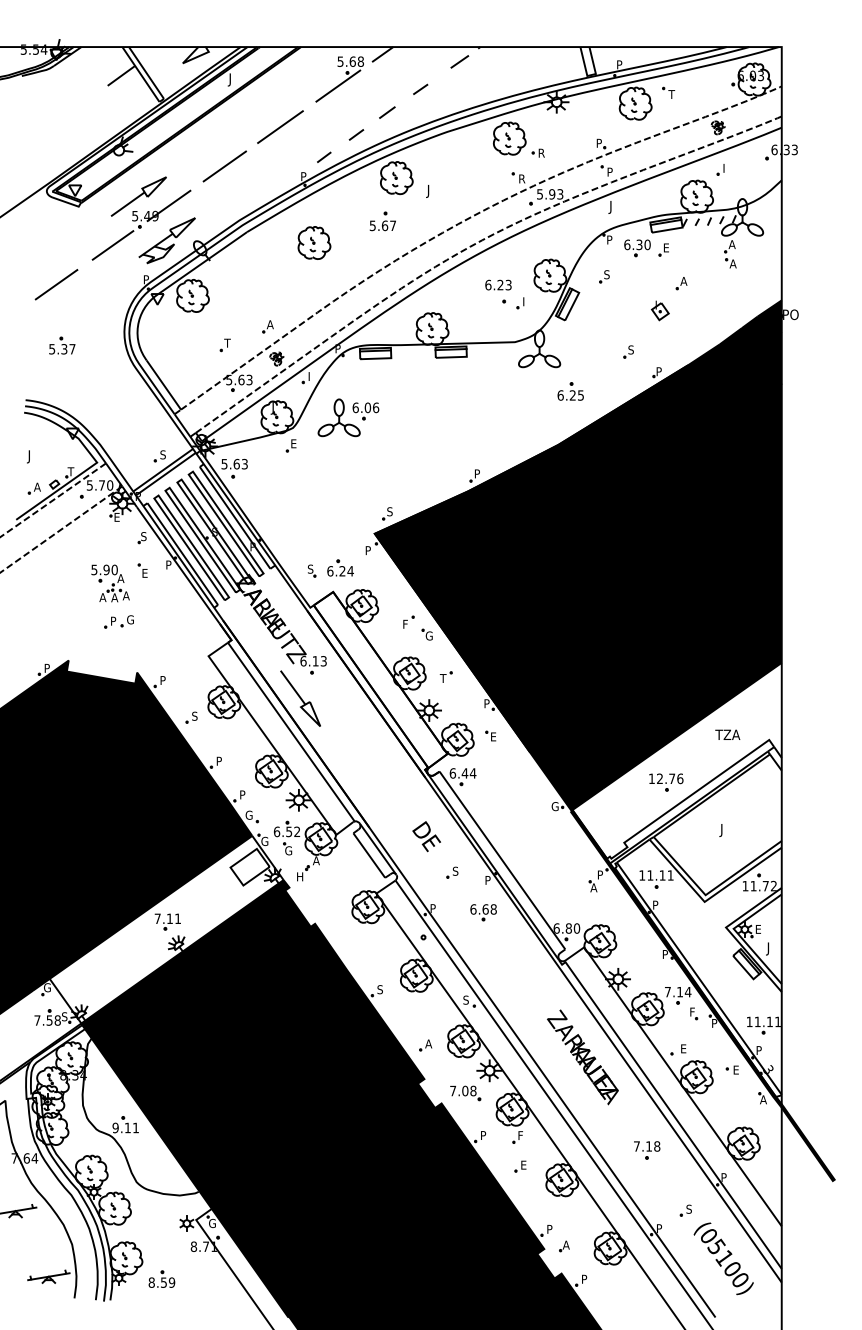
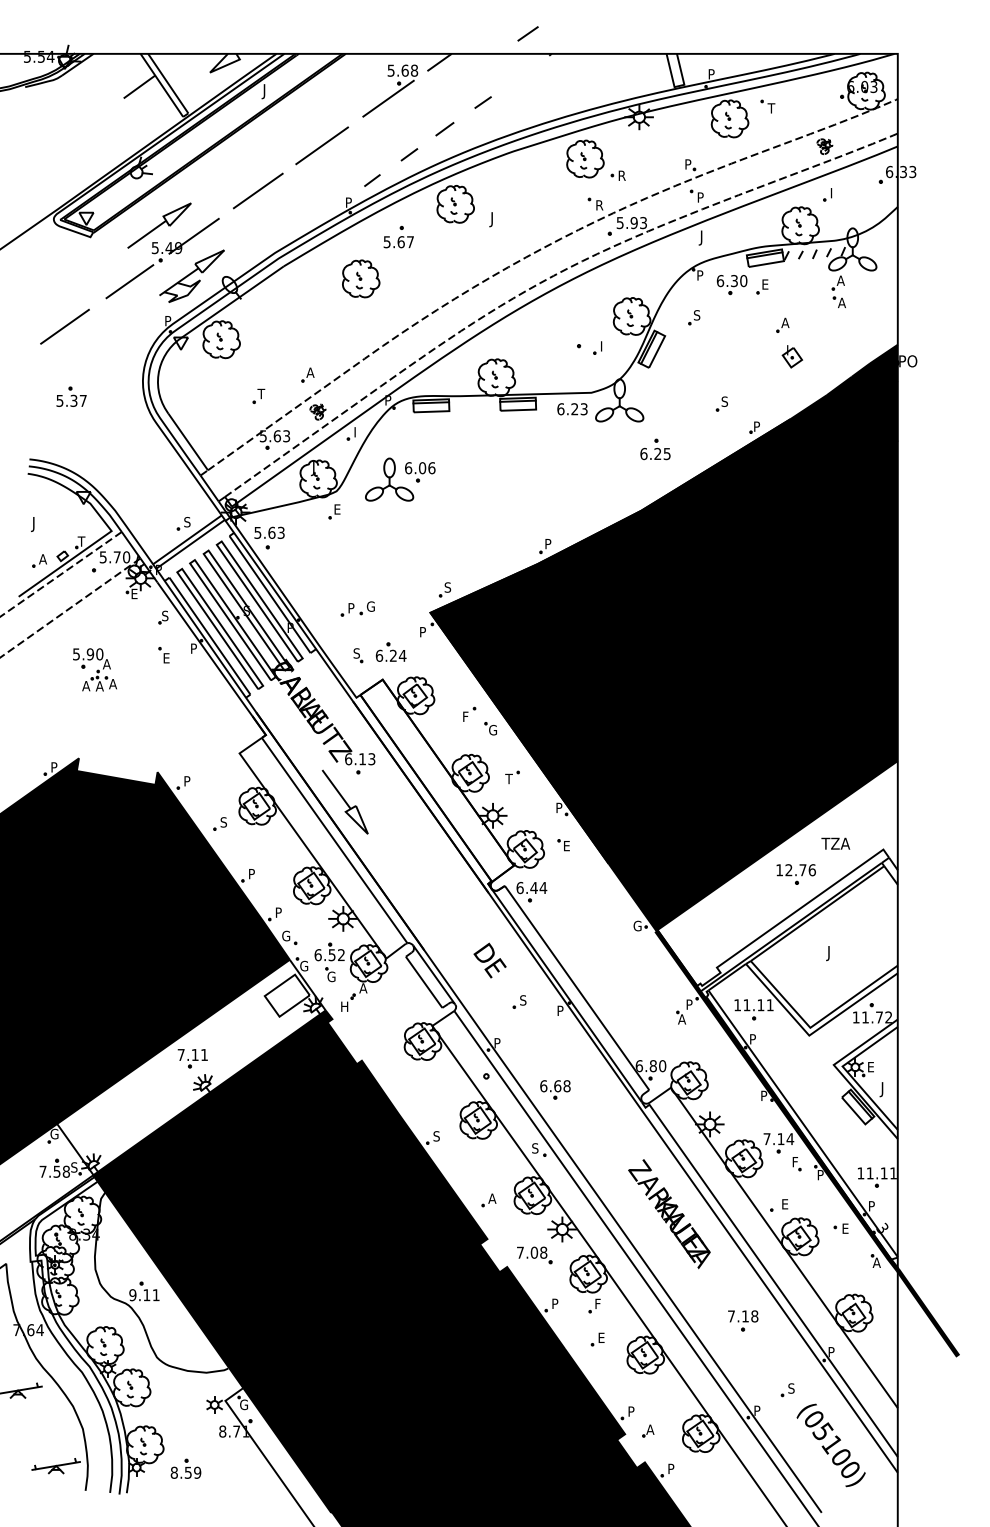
line: (459, 61) -> (527, 33), moved
part: (382, 221) -> (398, 237), moved
text: (498, 285) -> (572, 409), moved
part: (660, 310) -> (792, 356), moved
part: (110, 583) -> (94, 669), moved
part: (118, 621) -> (357, 608), moved
part: (665, 782) -> (795, 874), moved
part: (483, 912) -> (555, 1089), moved

